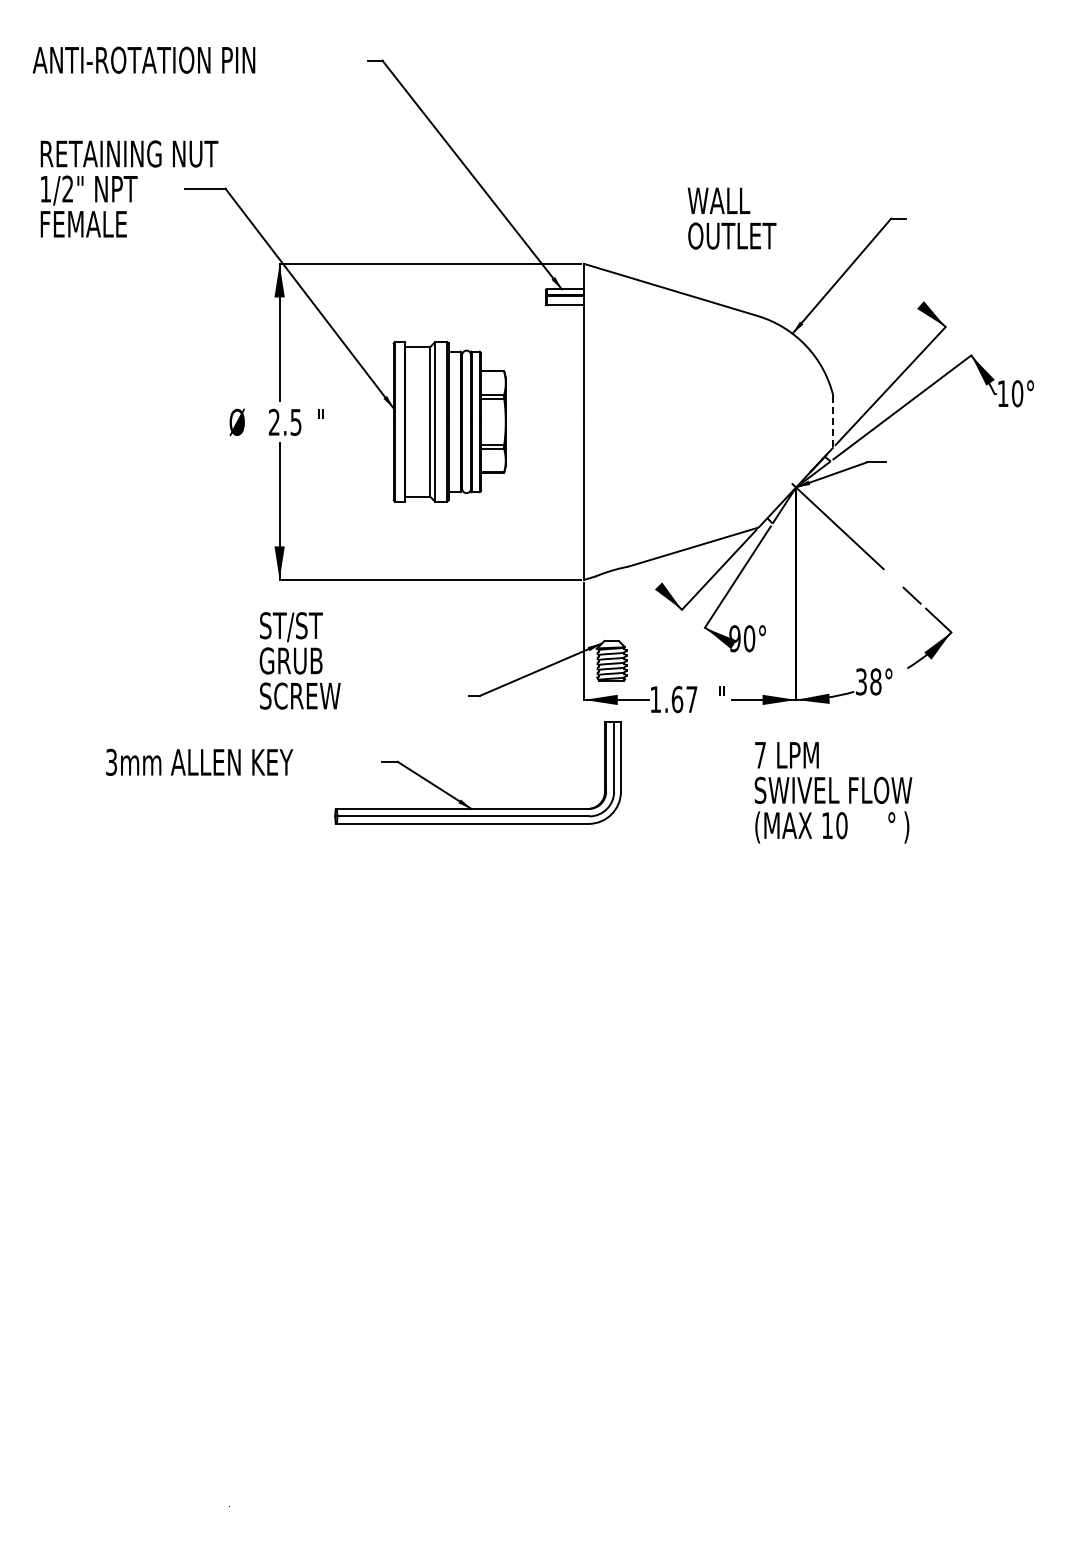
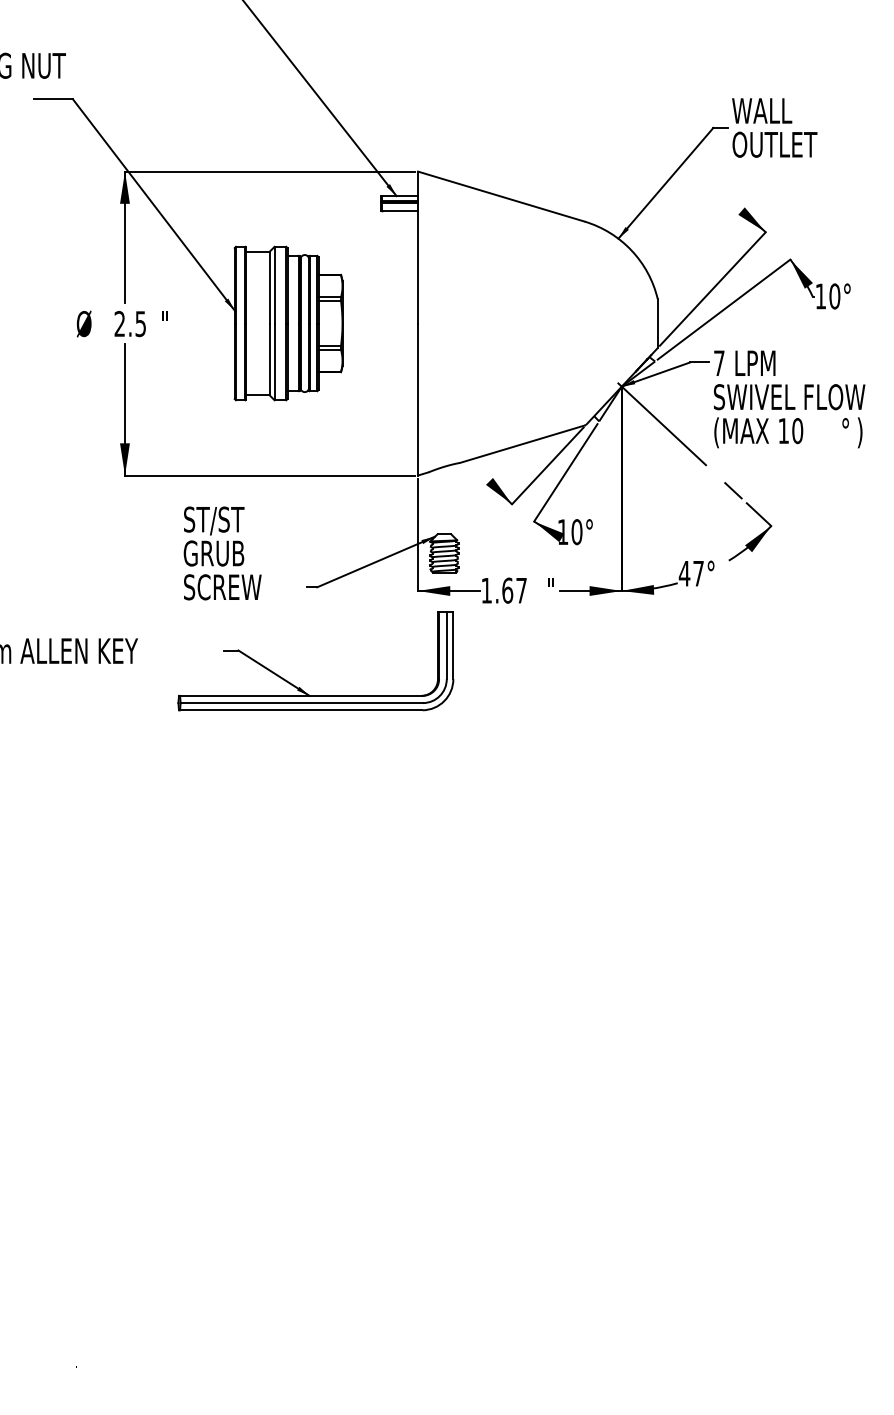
text: (731, 218) -> (774, 127), moved
line: (833, 421) -> (657, 323), dashed -> solid
text: (734, 638) -> (562, 531), 90° -> 10°
text: (299, 660) -> (222, 553), moved
text: (868, 681) -> (691, 573), 38° -> 47°
text: (833, 792) -> (789, 399), moved

